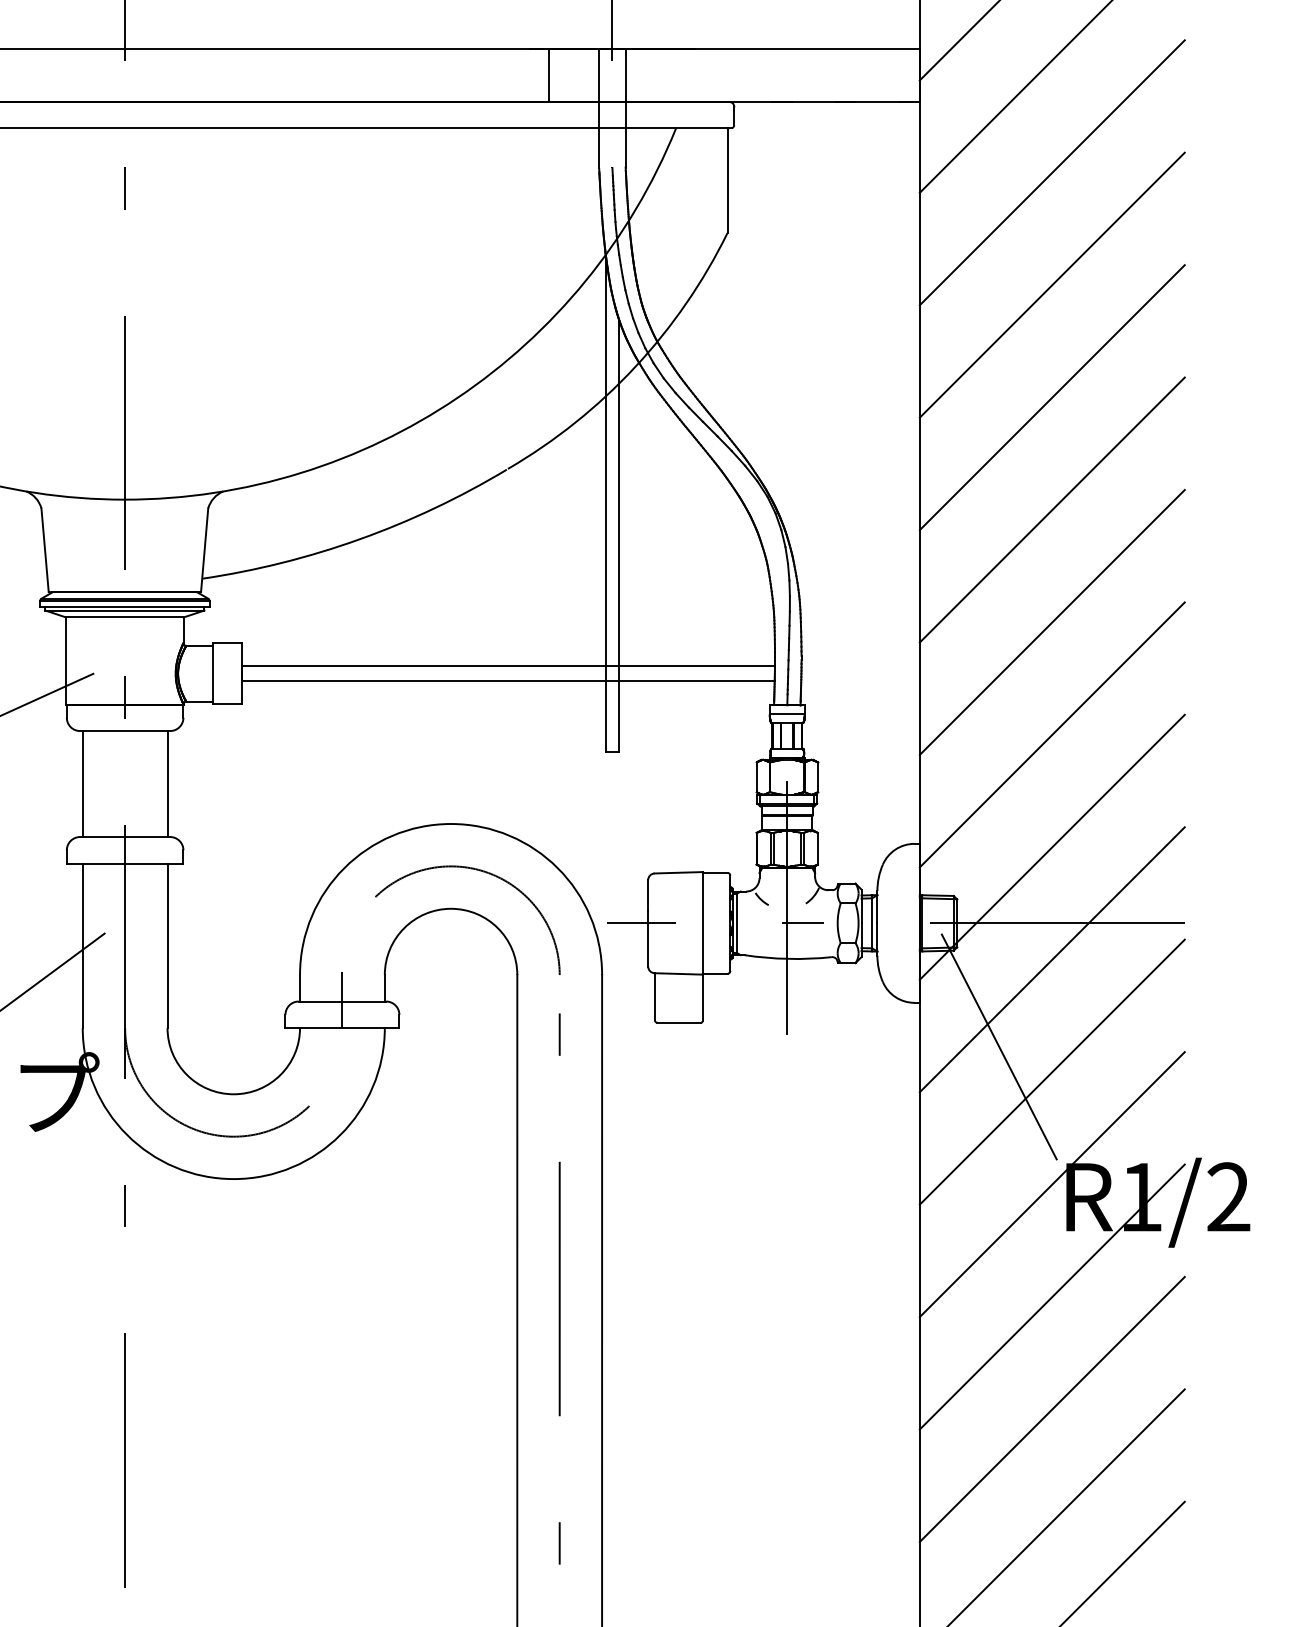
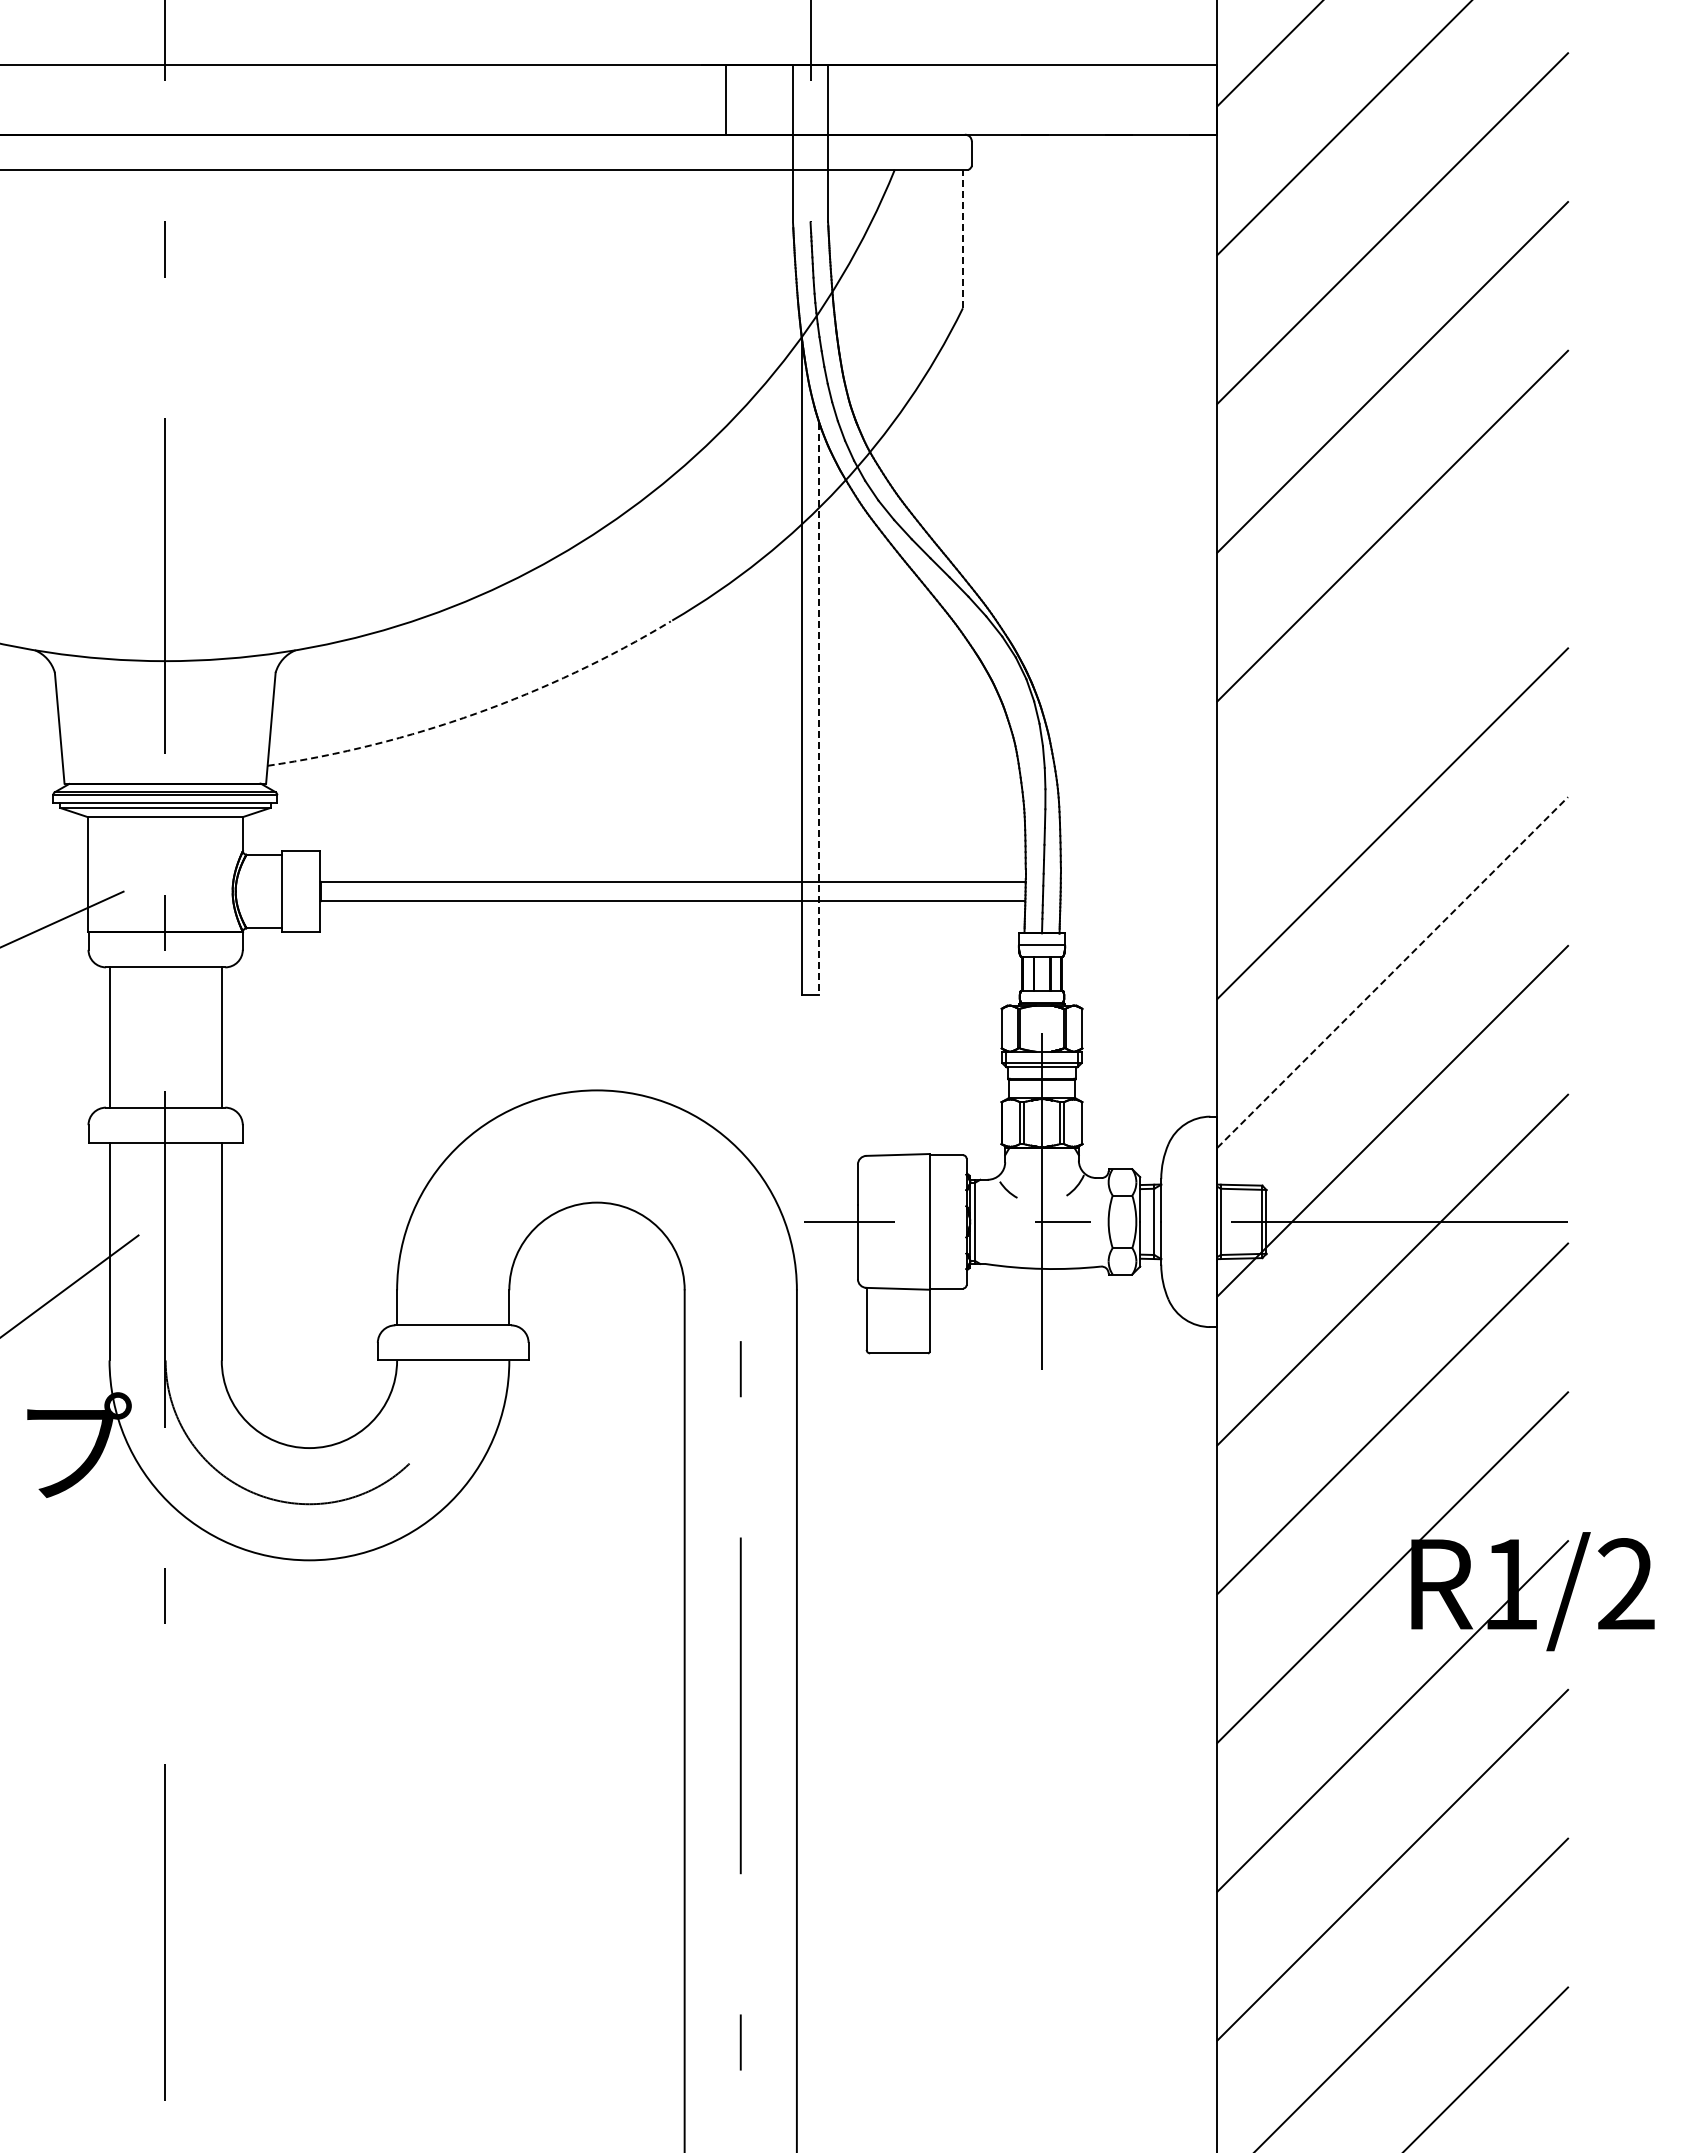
line: (727, 180) -> (962, 238), solid -> dashed
line: (1052, 509) -> (1392, 674), removed
line: (619, 536) -> (819, 709), solid -> dashed
arc: (360, 539) -> (476, 713), solid -> dashed
line: (1052, 734) -> (1392, 972), solid -> dashed
arc: (478, 870) -> (633, 1152), removed
line: (342, 1000) -> (453, 1323), removed
line: (999, 1046) -> (1322, 1385), removed

